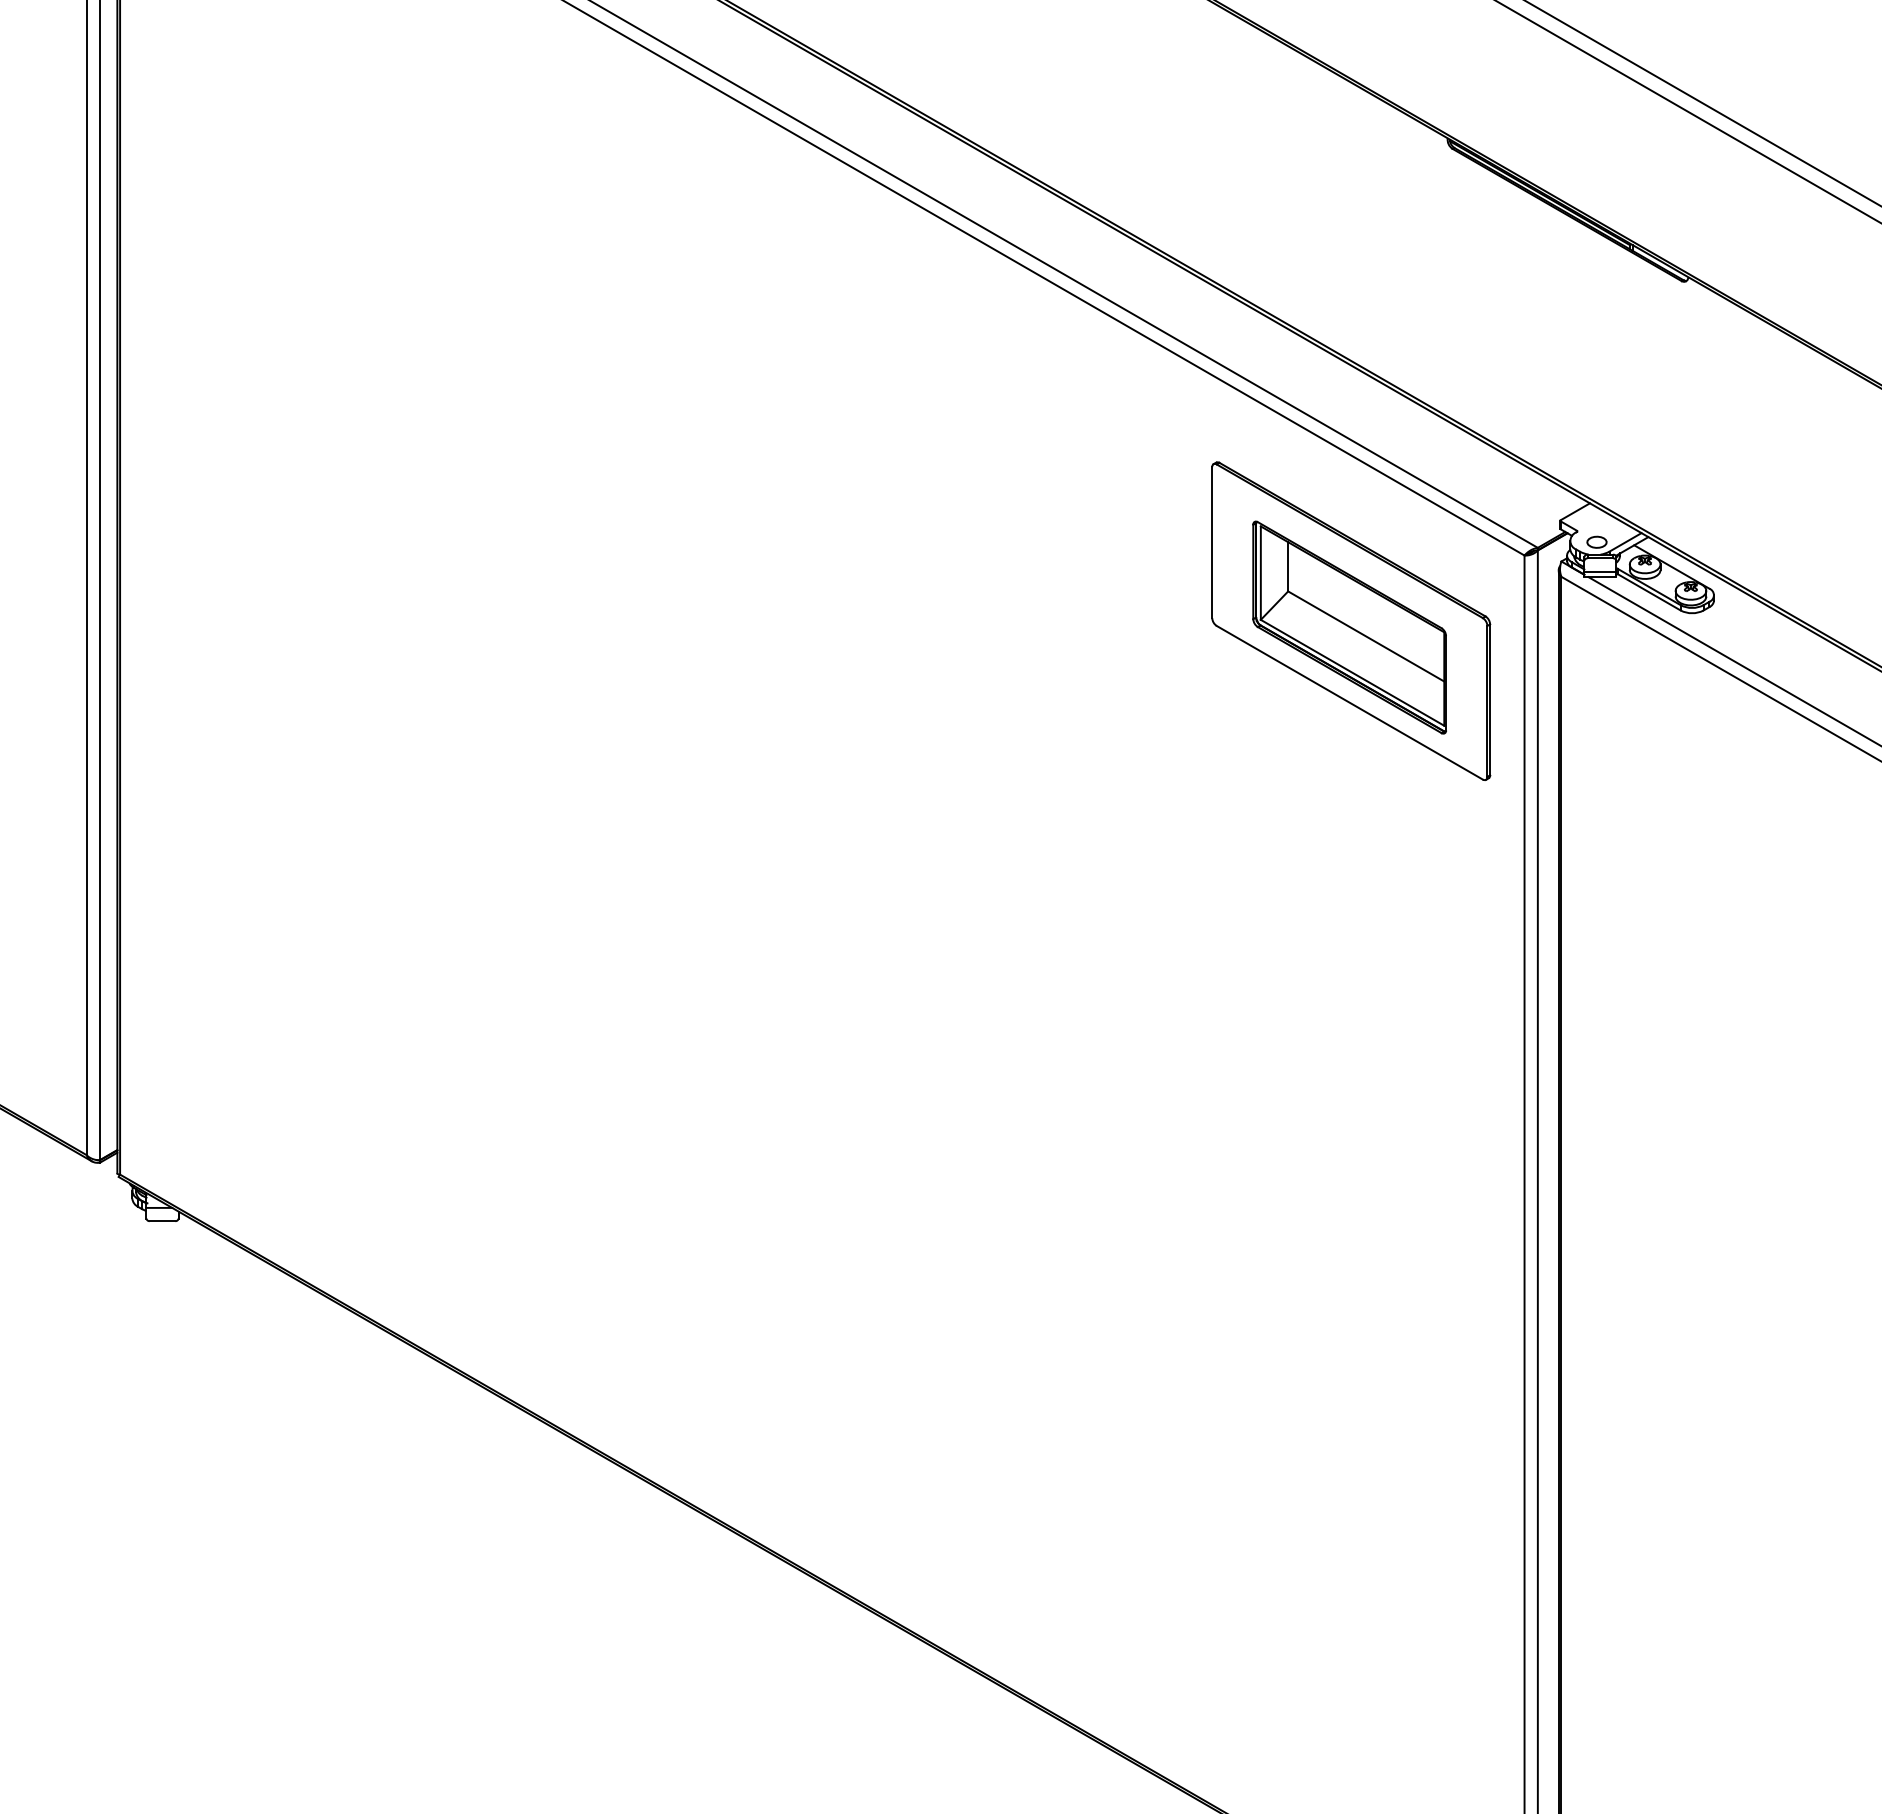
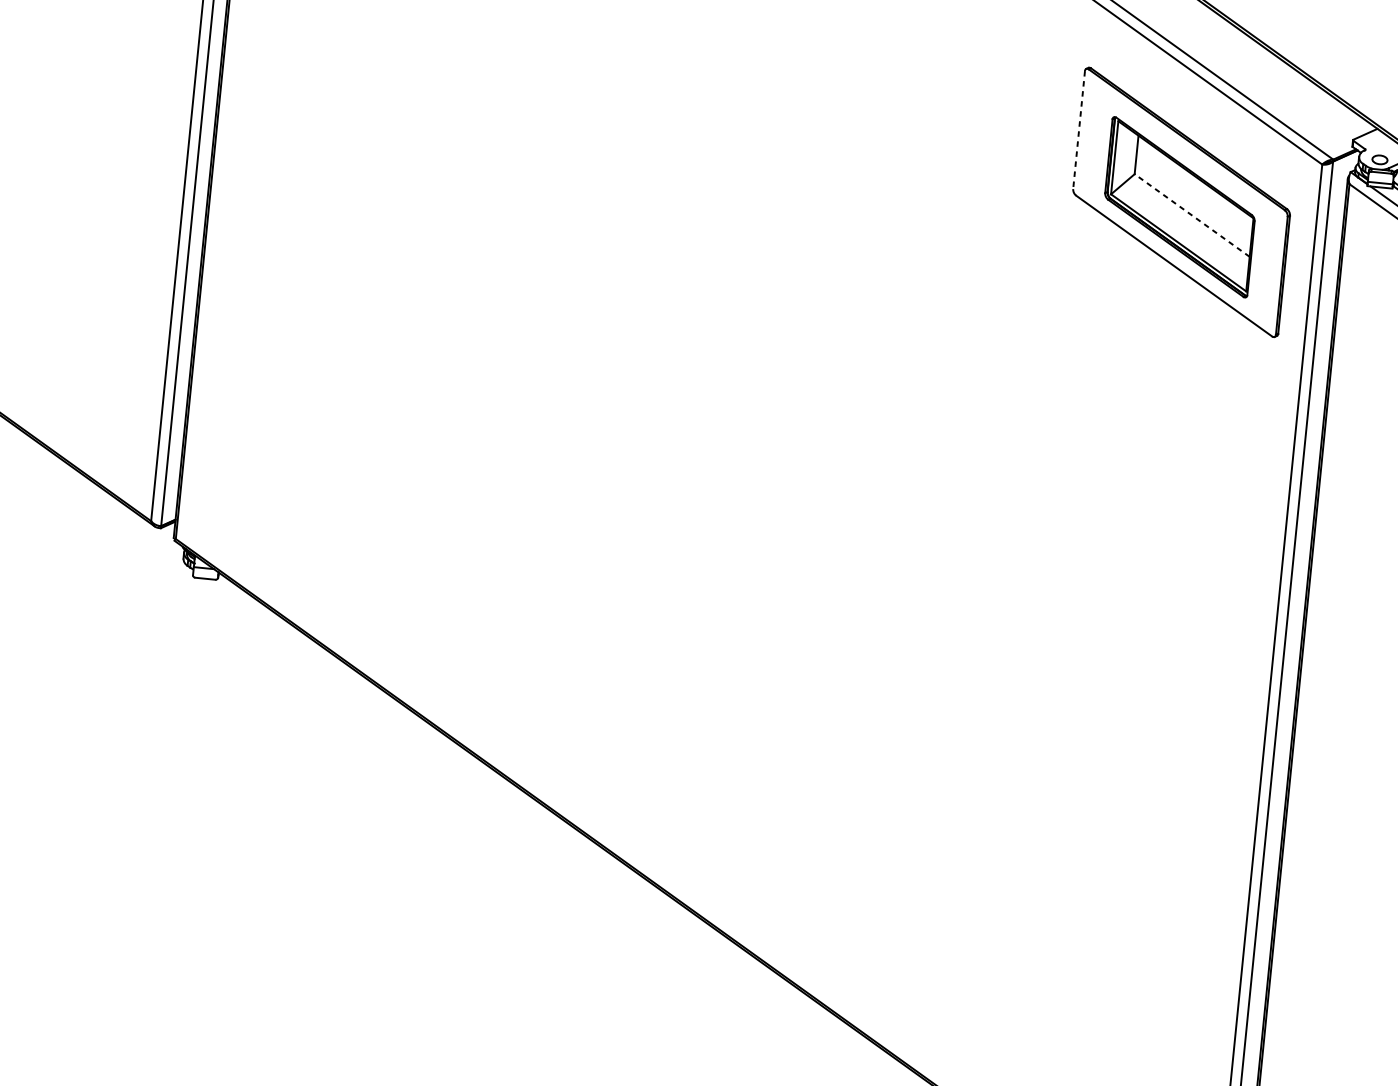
line: (1212, 543) -> (1079, 130), solid -> dashed
line: (1365, 636) -> (1191, 215), solid -> dashed

